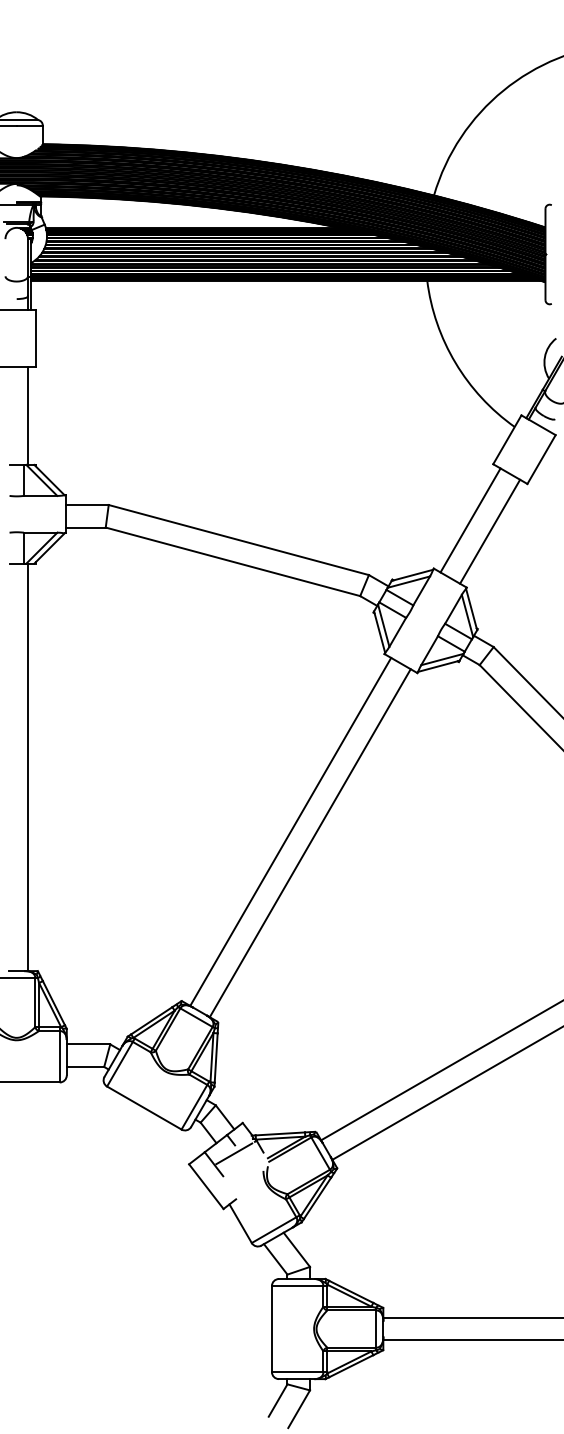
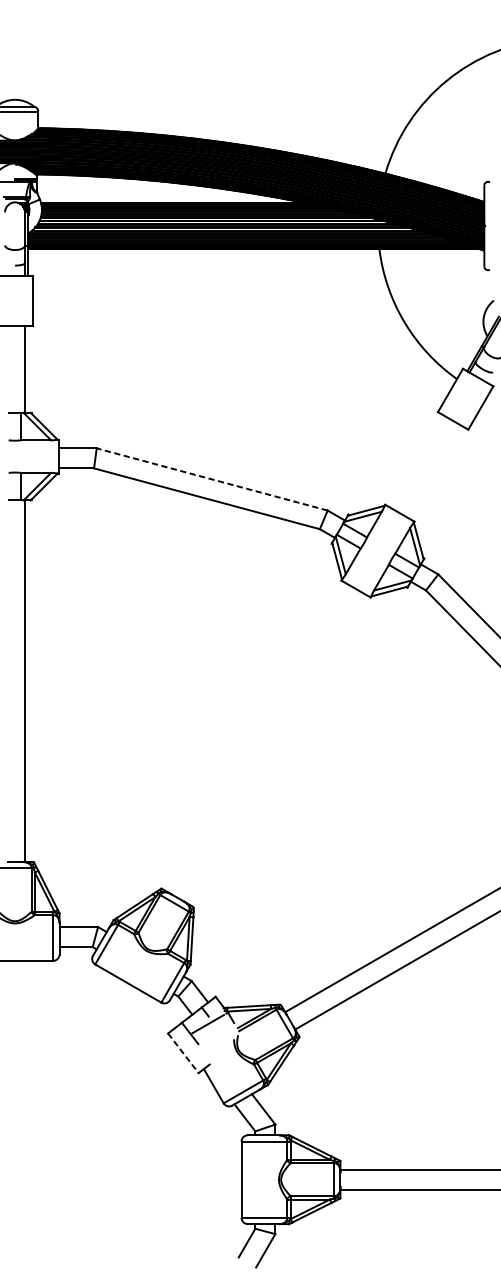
line: (470, 520) -> (417, 462), removed
line: (490, 531) -> (435, 471), removed
line: (238, 540) -> (211, 479), solid -> dashed
line: (290, 831) -> (258, 738), removed
line: (309, 843) -> (274, 748), removed
line: (206, 1187) -> (183, 1054), solid -> dashed

